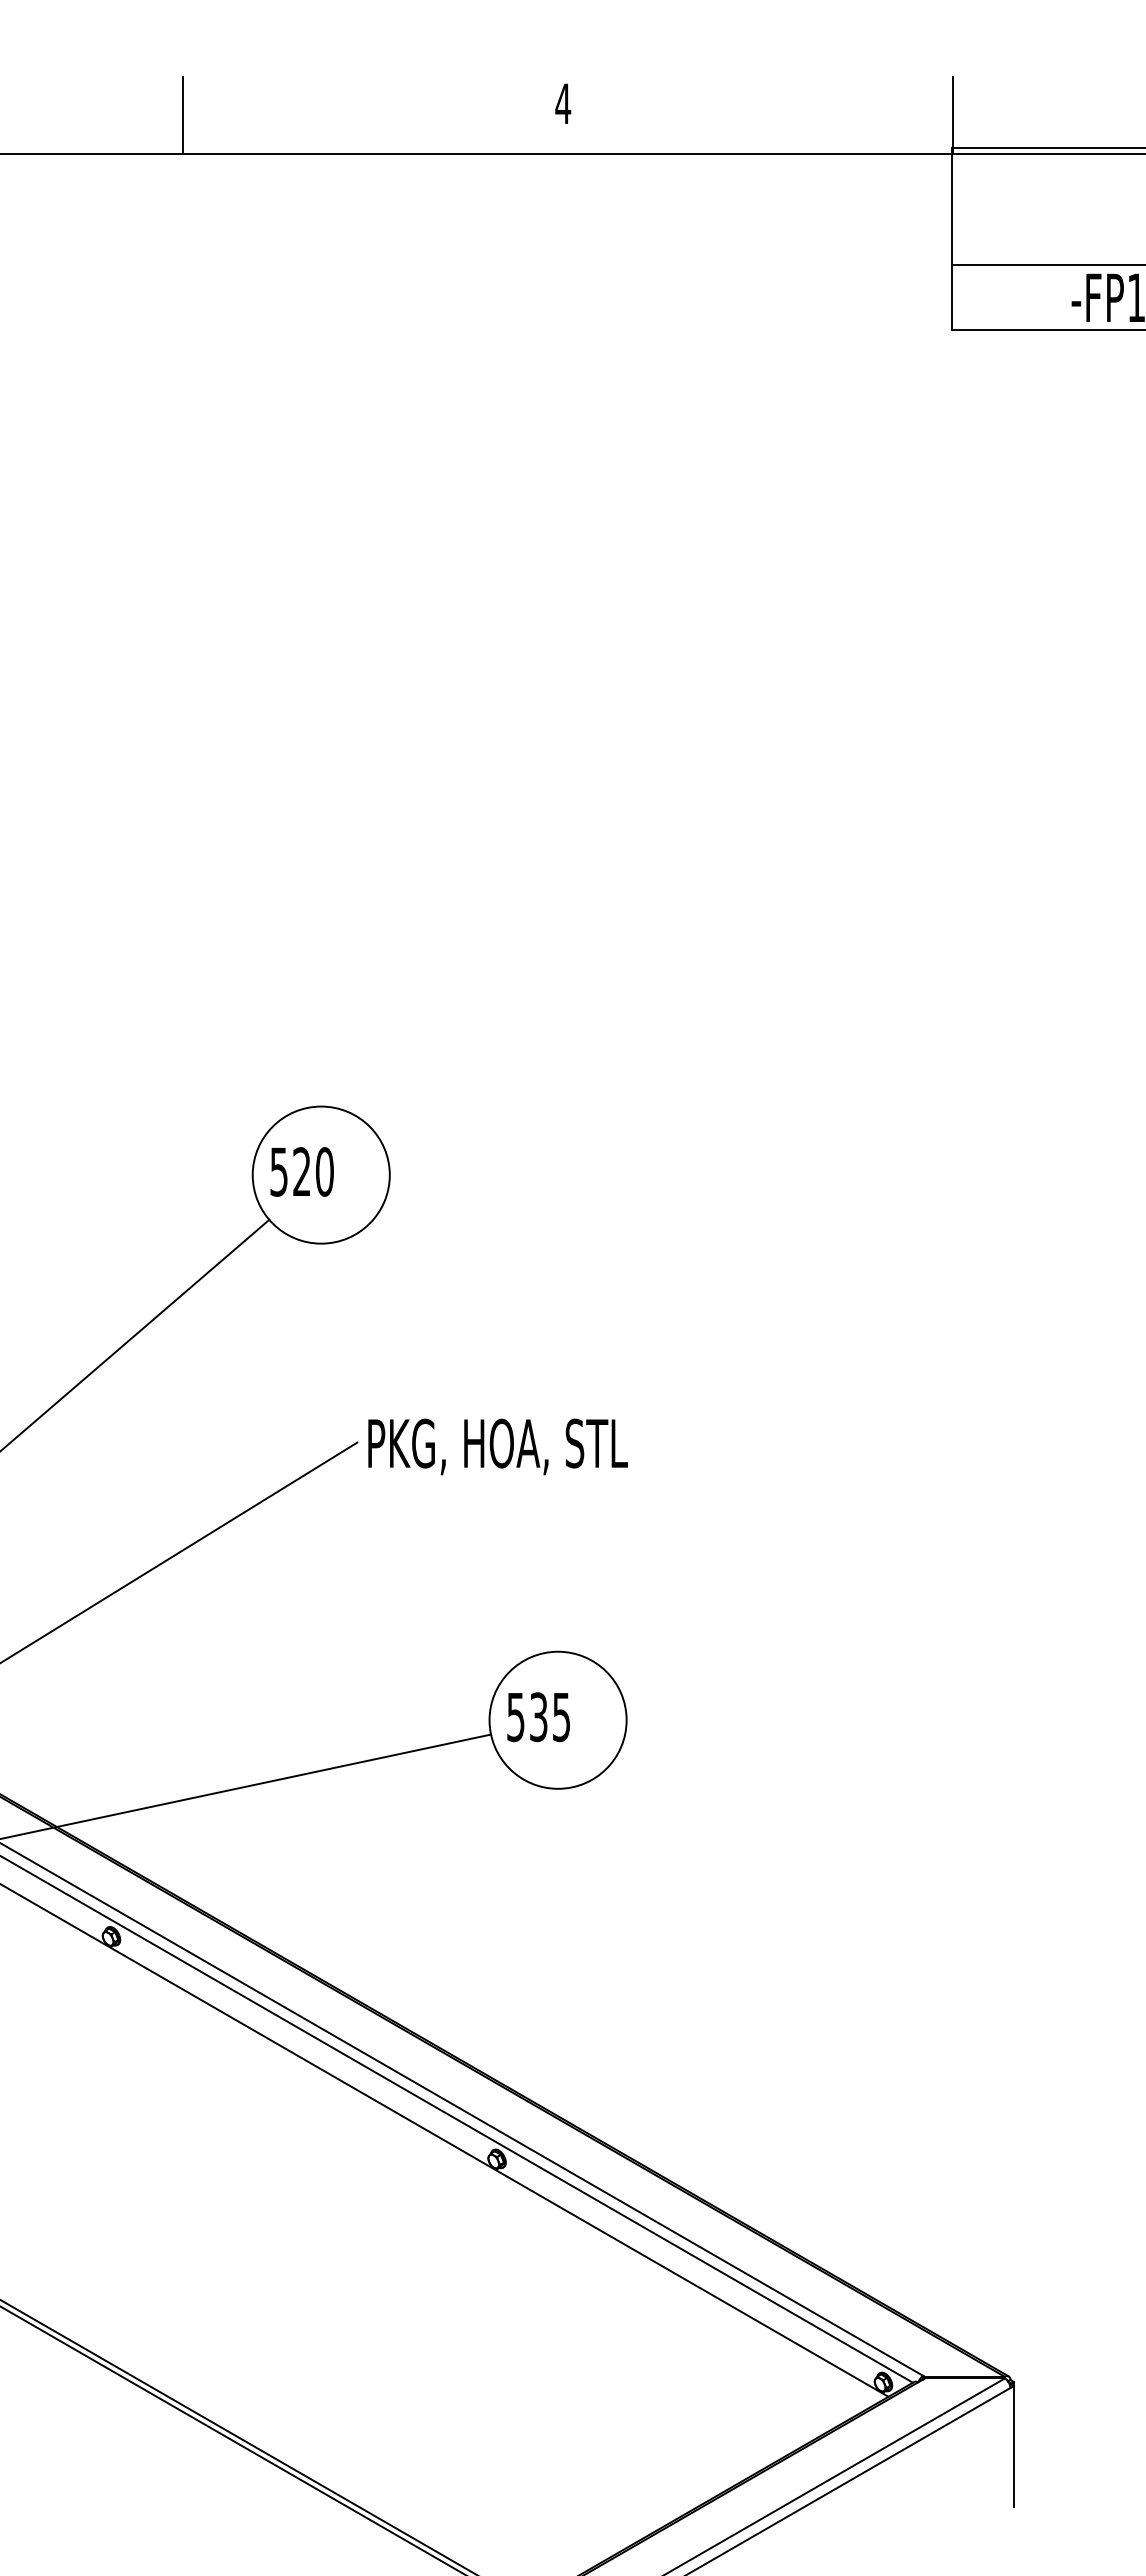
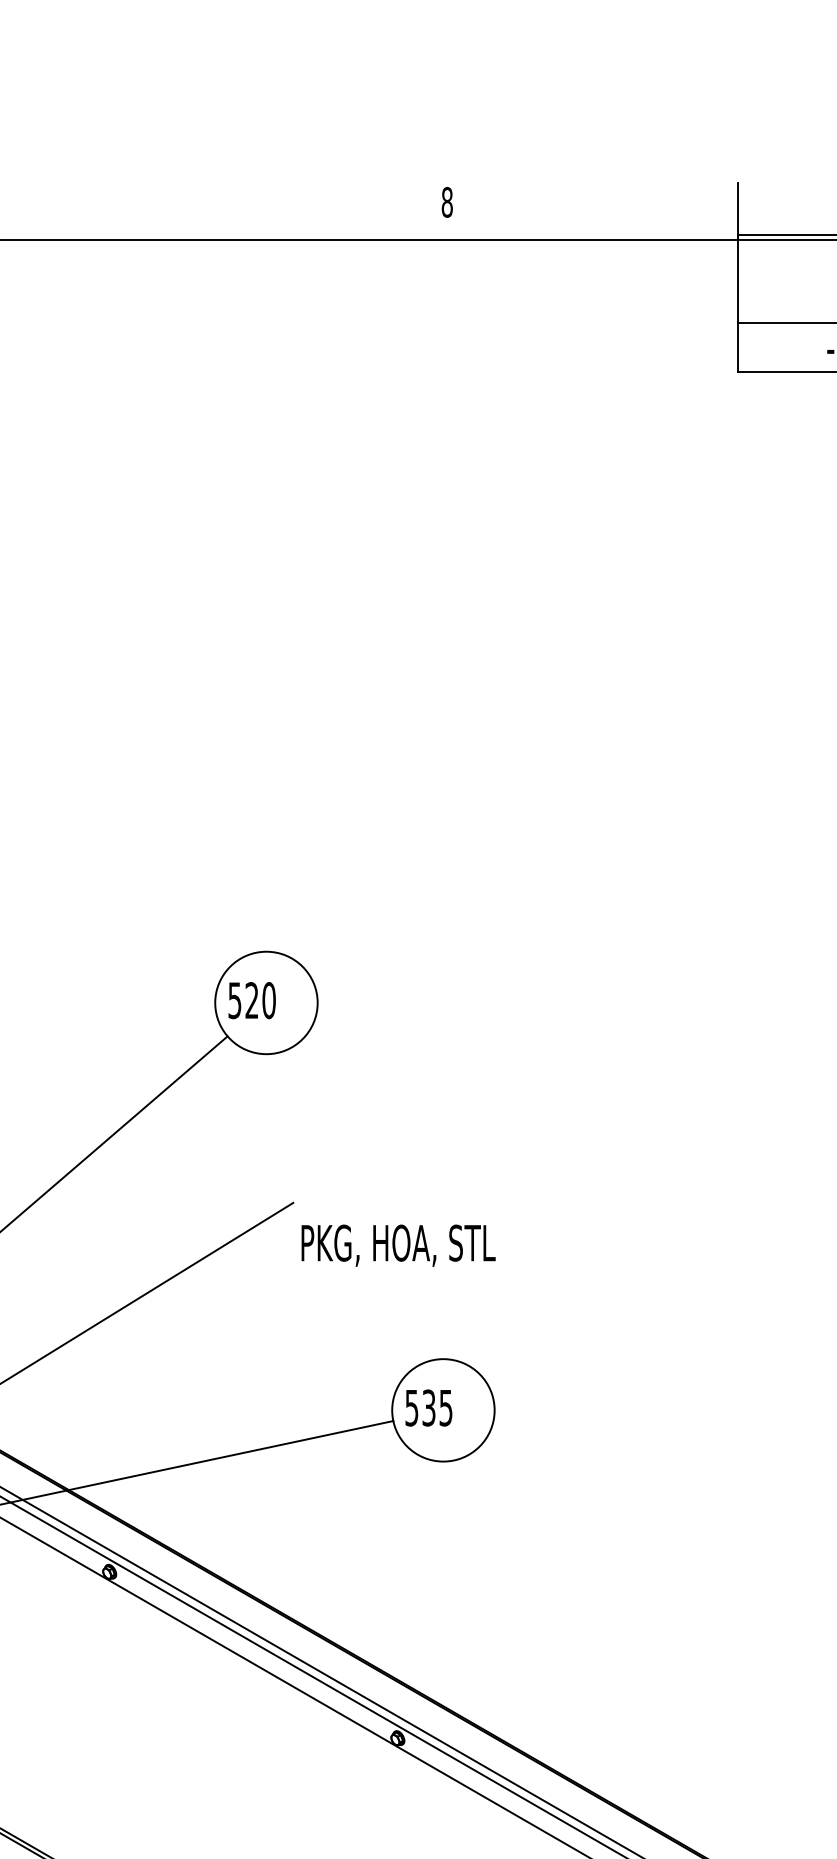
text: (563, 103) -> (447, 202), 4 -> 8
line: (182, 115) -> (162, 211), removed
text: (497, 1446) -> (398, 1245), moved

